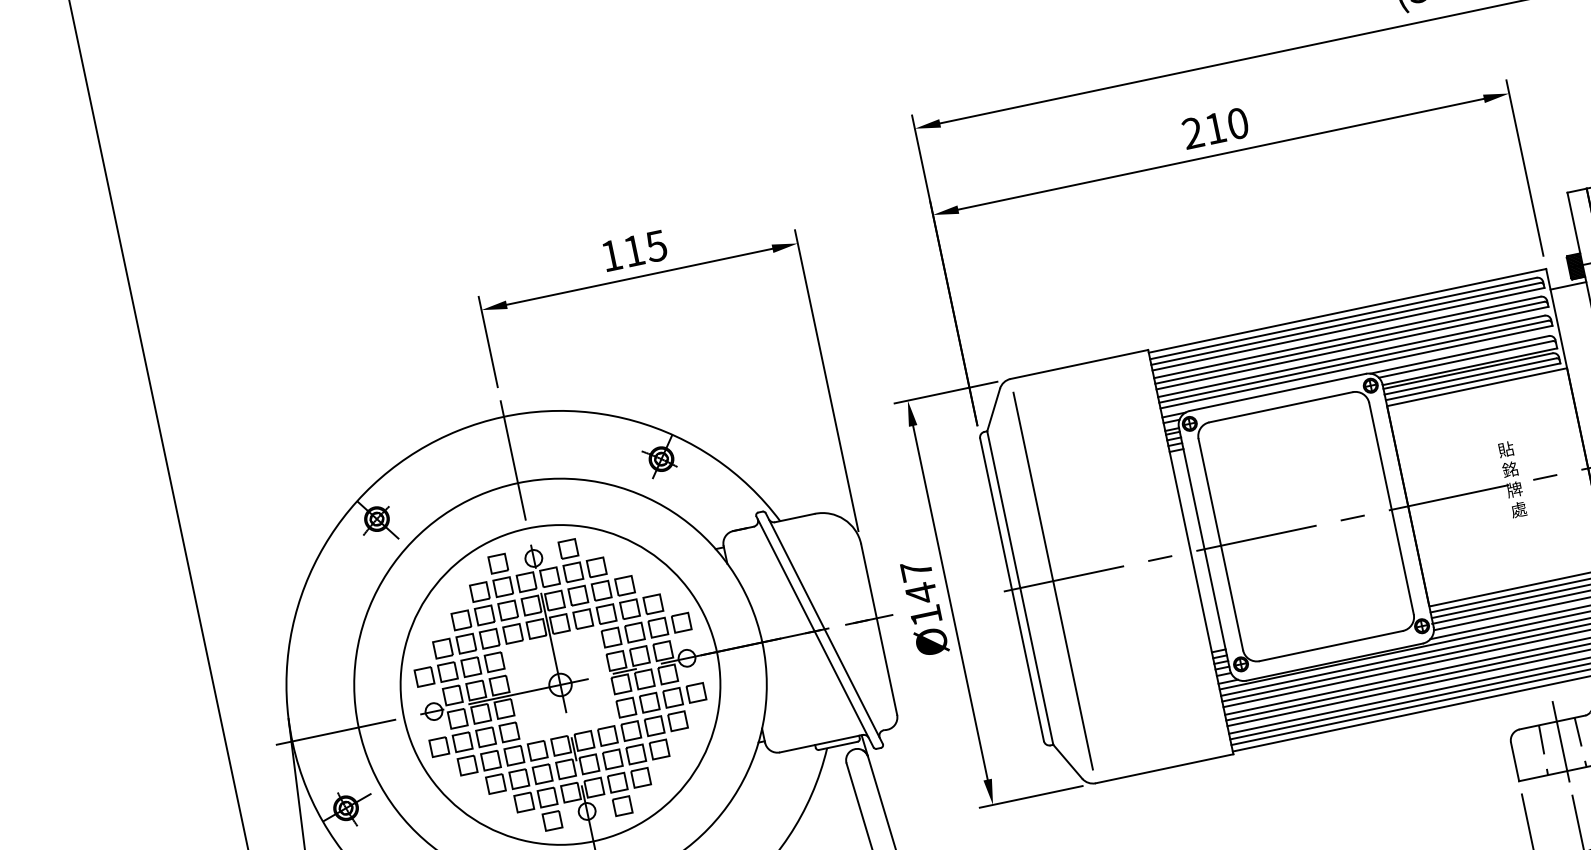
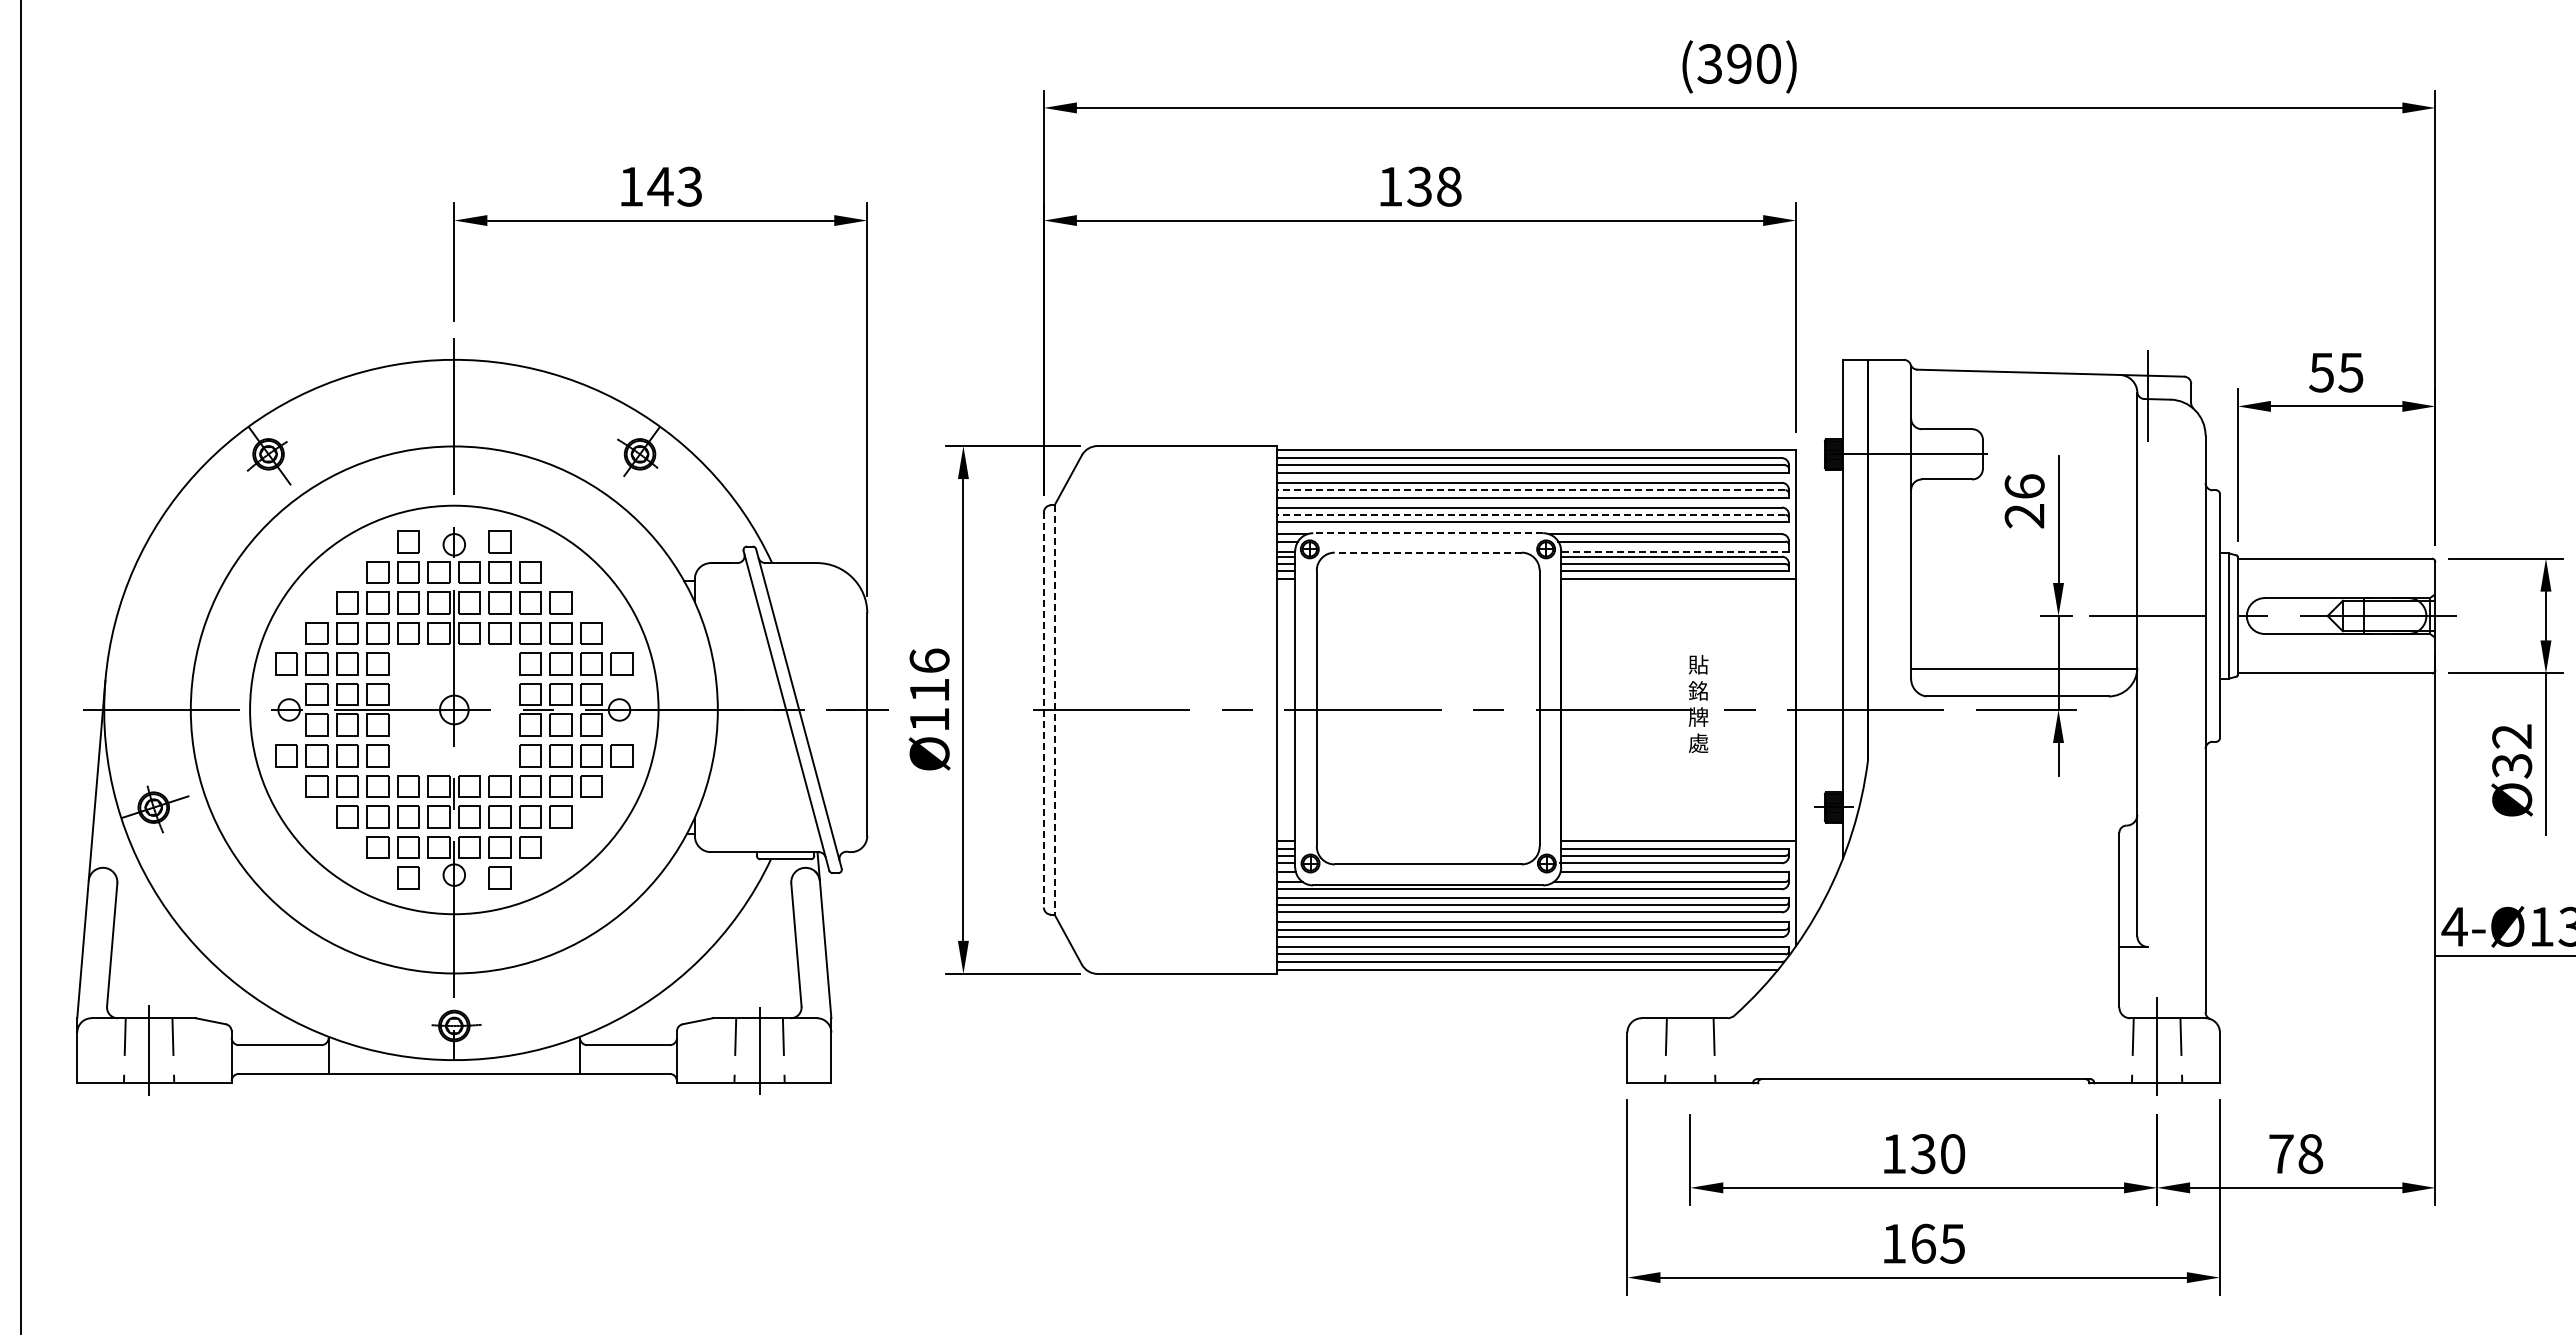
text: (1215, 128) -> (1419, 186), 210 -> 138
text: (644, 248) -> (674, 186), 115 -> 143
line: (1568, 285) -> (1819, 476), removed
line: (1349, 343) -> (1530, 490), solid -> dashed
line: (1353, 361) -> (1530, 514), solid -> dashed
line: (1470, 366) -> (1675, 551), solid -> dashed
line: (1277, 392) -> (1427, 533), solid -> dashed
line: (1280, 407) -> (1427, 552), solid -> dashed
line: (1053, 580) -> (1097, 709), removed
text: (918, 581) -> (929, 675), Ø147 -> Ø116
line: (1020, 587) -> (1054, 709), solid -> dashed
line: (1011, 589) -> (1043, 709), solid -> dashed
line: (1561, 741) -> (1690, 1044), removed

